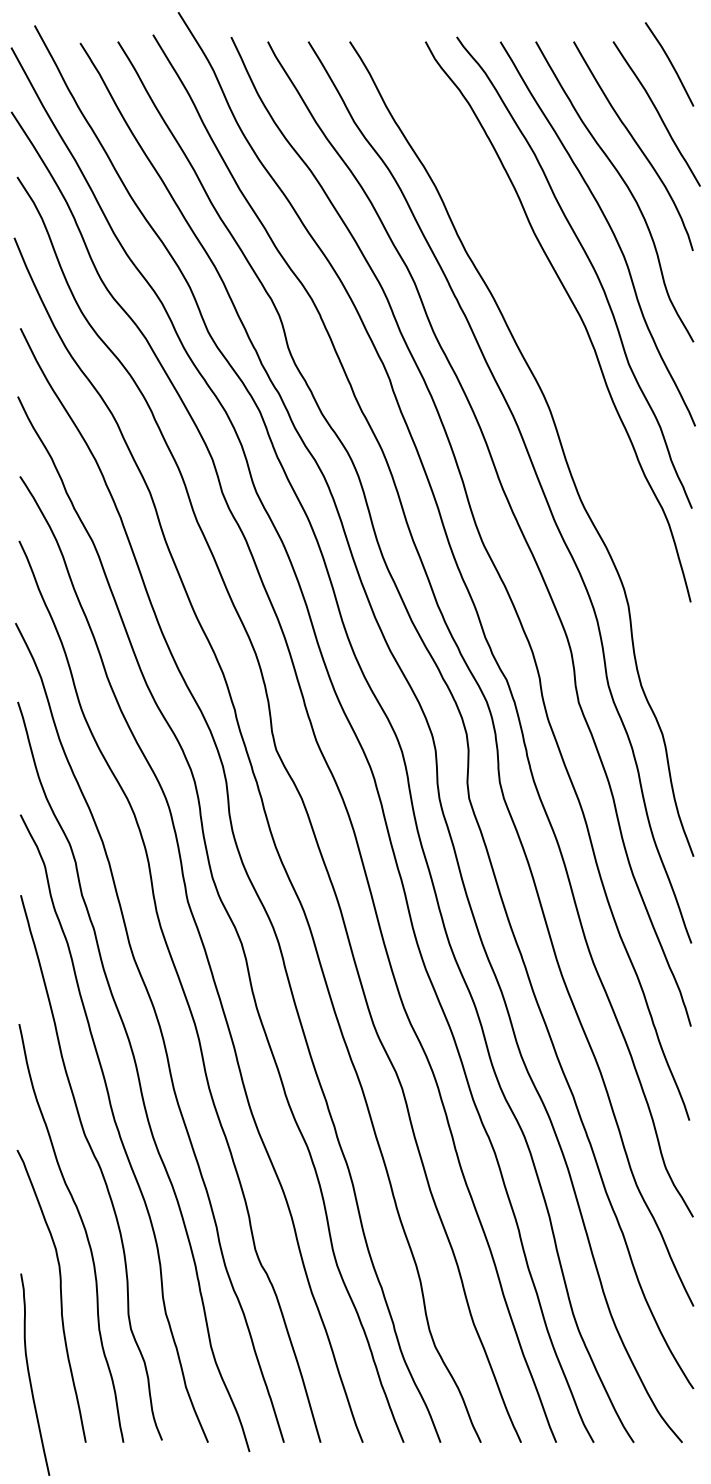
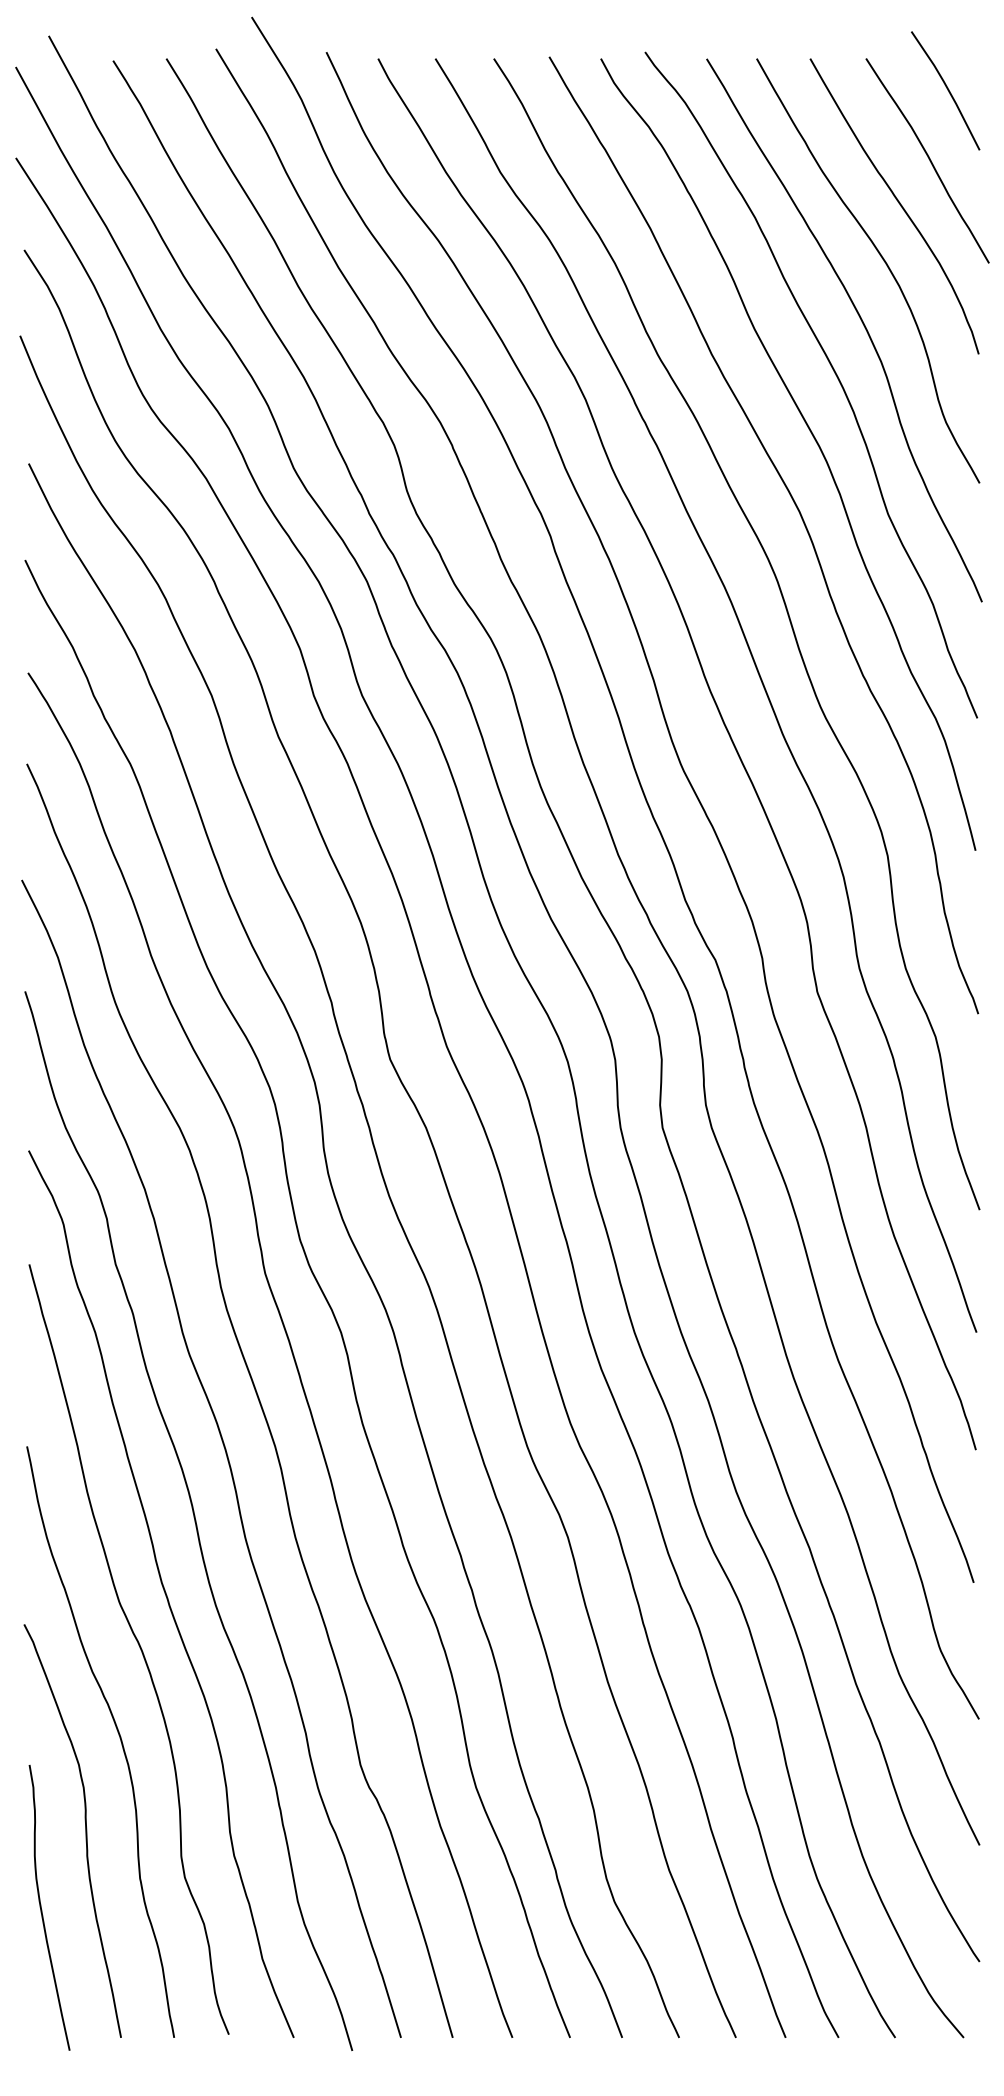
curve: (567, 367) -> (801, 519), added
curve: (30, 1375) -> (42, 1909), moved

